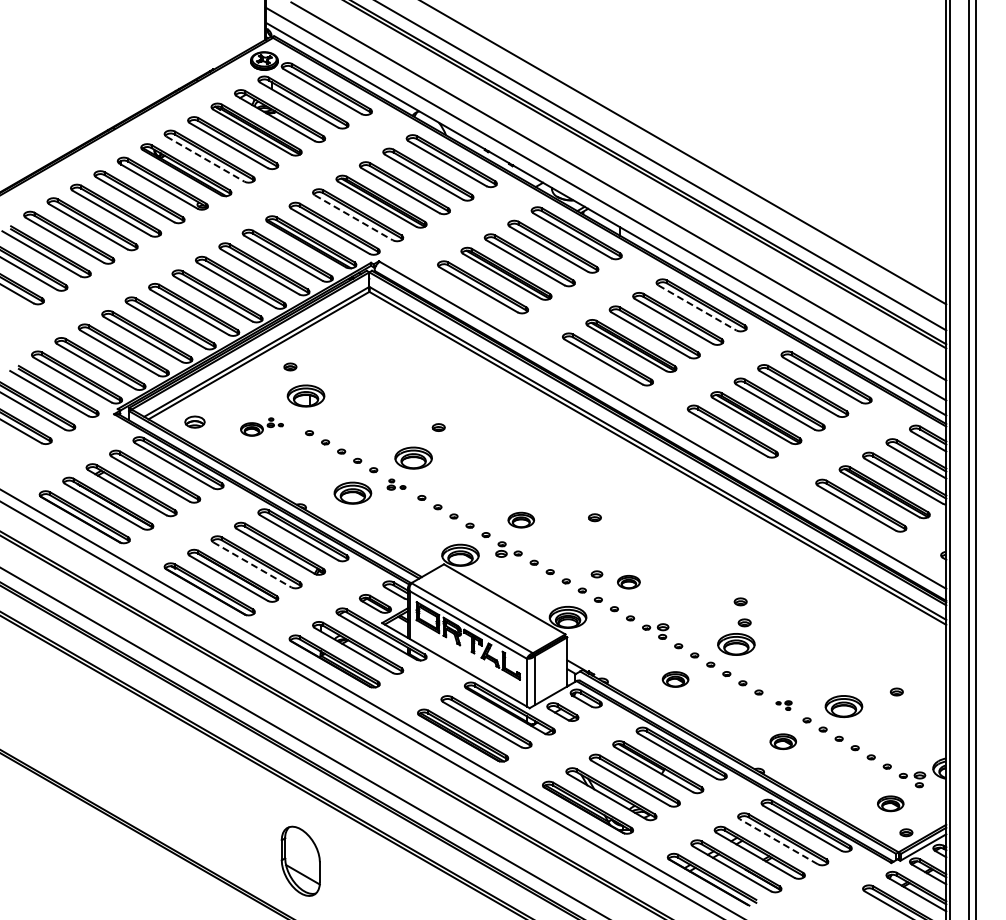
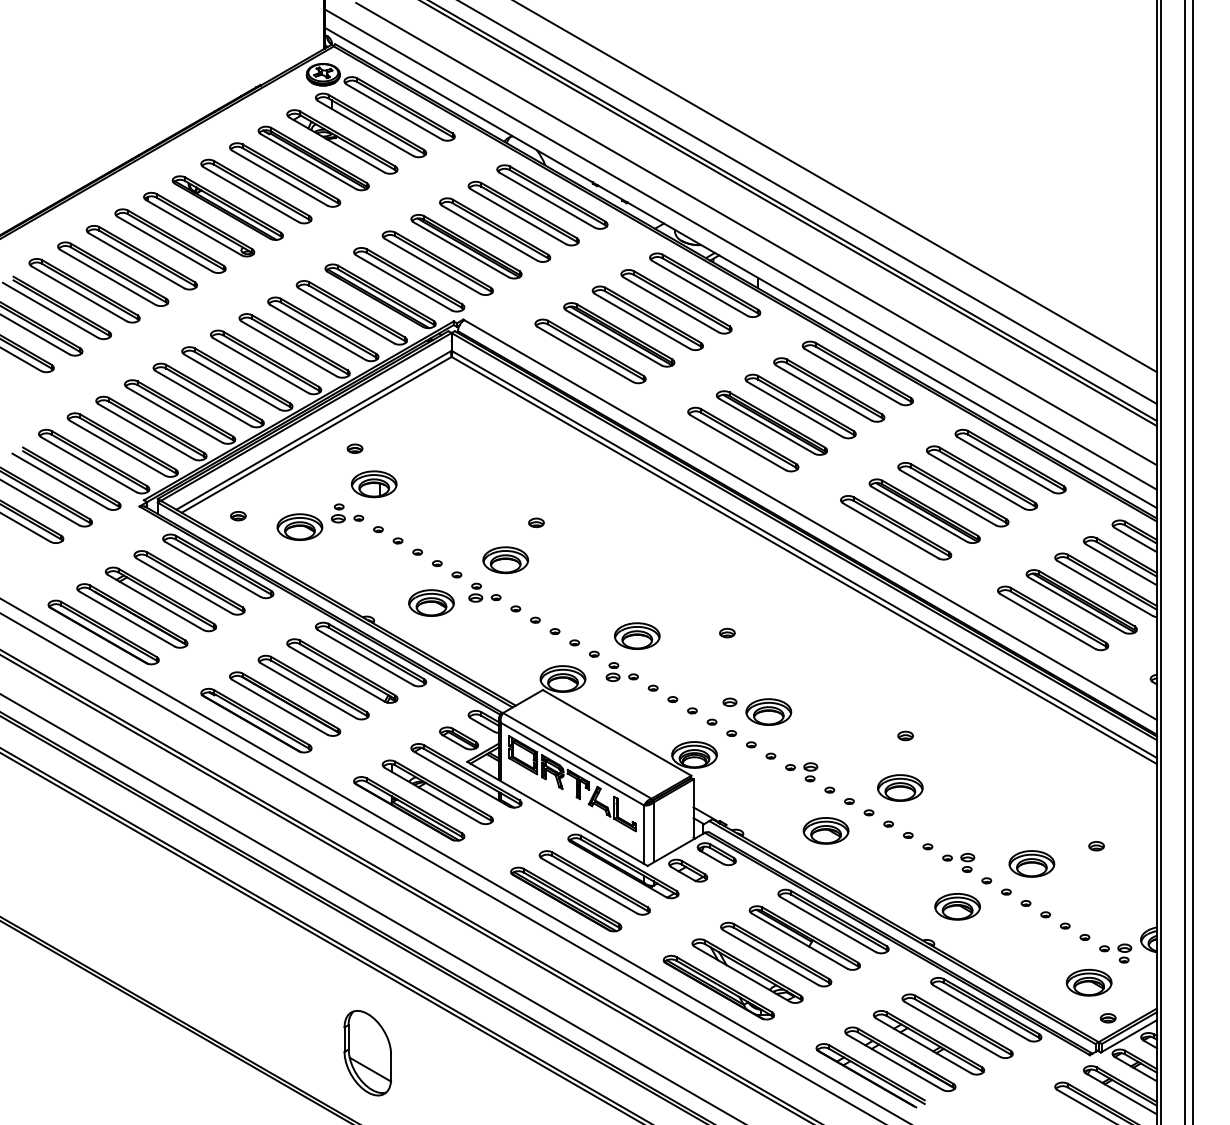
line: (205, 159) -> (251, 195), dashed -> solid
line: (354, 217) -> (433, 265), dashed -> solid
line: (697, 308) -> (852, 377), dashed -> solid
part: (194, 421) -> (237, 515), size x0.62
part: (261, 426) -> (319, 521), size x1.67
part: (396, 484) -> (484, 592), size x1.43
part: (521, 519) -> (637, 635), size x1.43
line: (252, 565) -> (308, 691), dashed -> solid
part: (628, 581) -> (768, 711), size x1.67
part: (744, 622) -> (910, 761), removed
part: (675, 679) -> (825, 830), size x1.43
part: (783, 705) -> (957, 862), size x1.67
part: (783, 741) -> (957, 906), size x1.43
part: (890, 803) -> (1088, 982), size x1.43
line: (778, 841) -> (951, 1028), dashed -> solid

